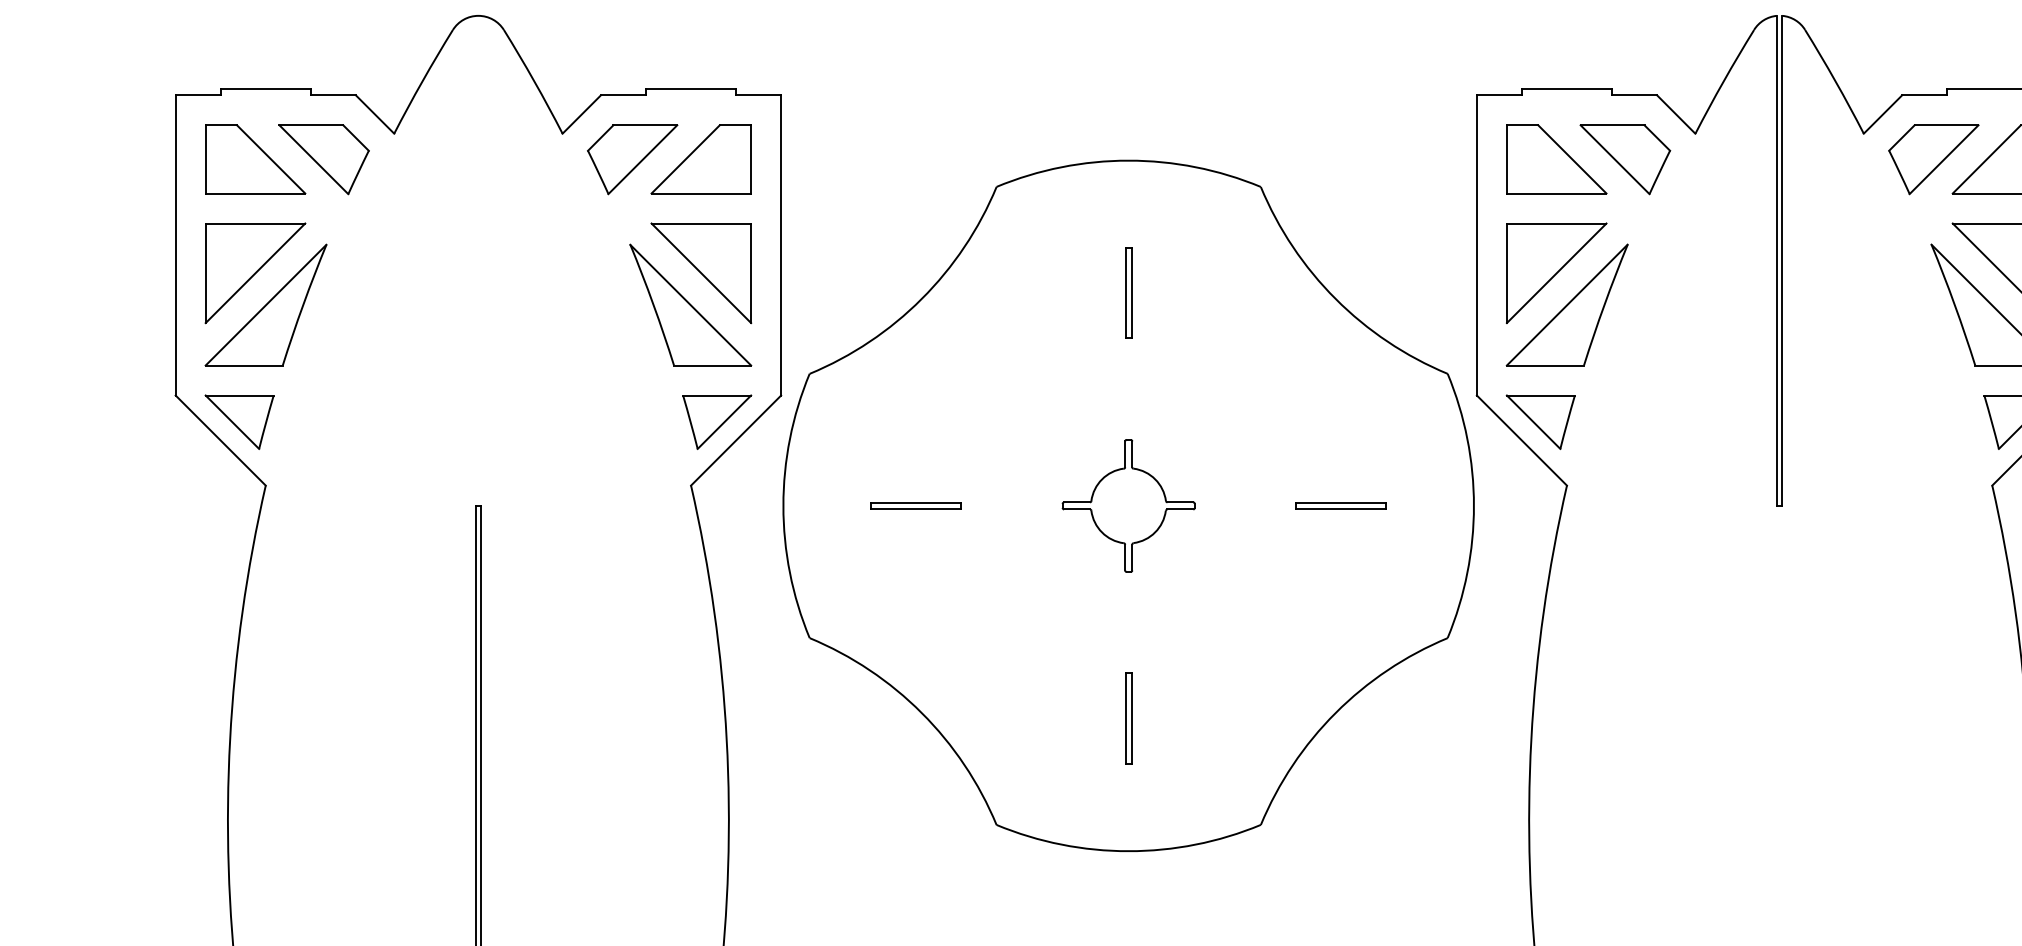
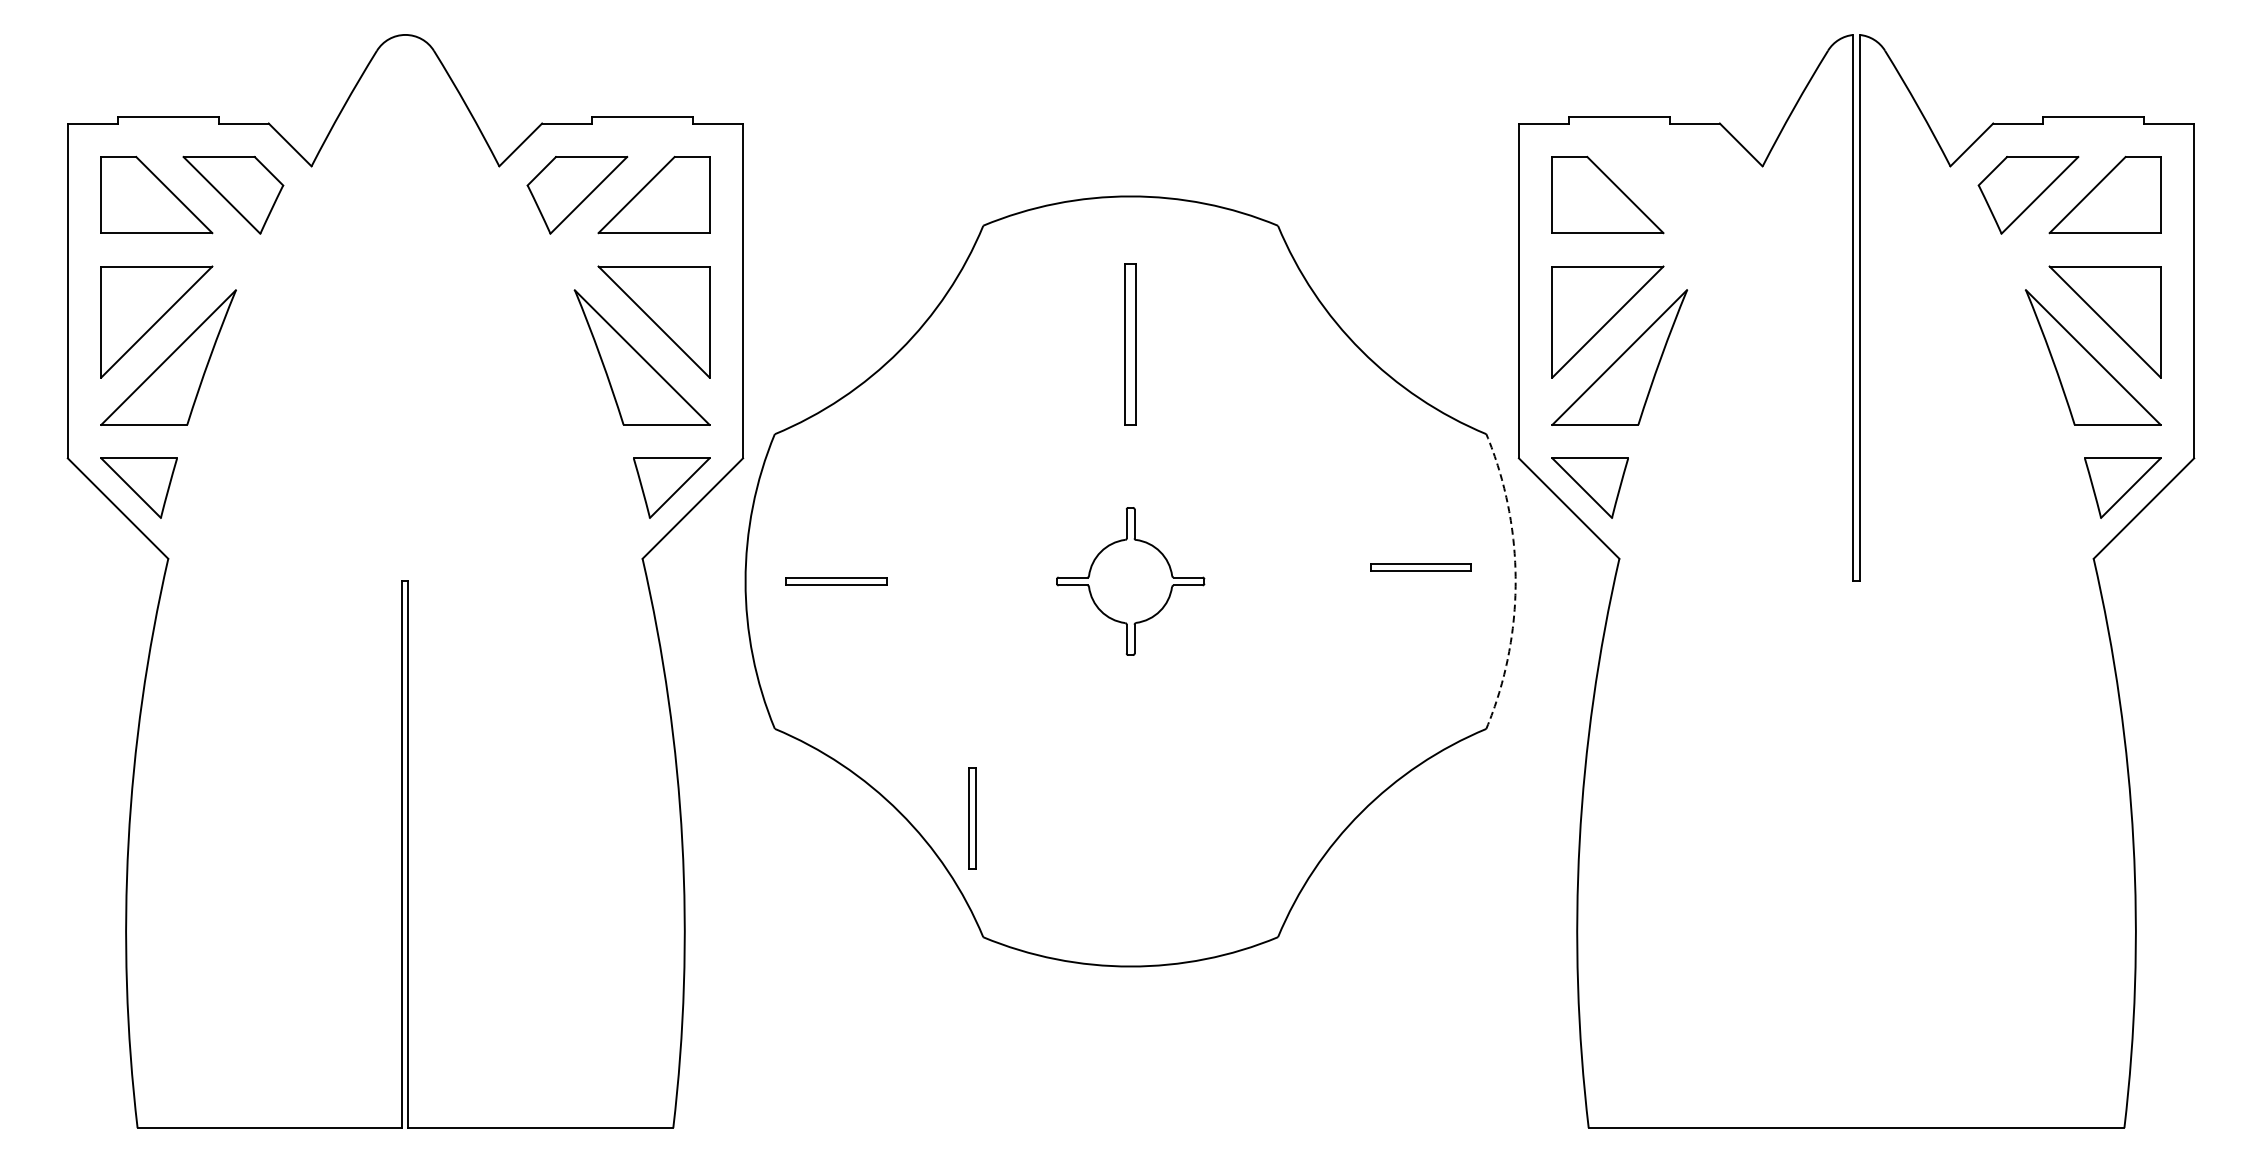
part: (1625, 159) -> (1684, 195), removed
part: (1128, 293) -> (1130, 344), size x1.6
part: (916, 505) -> (836, 581), moved
part: (1341, 505) -> (1420, 567), moved
arc: (1473, 505) -> (1515, 581), solid -> dashed
part: (1128, 718) -> (972, 818), moved

